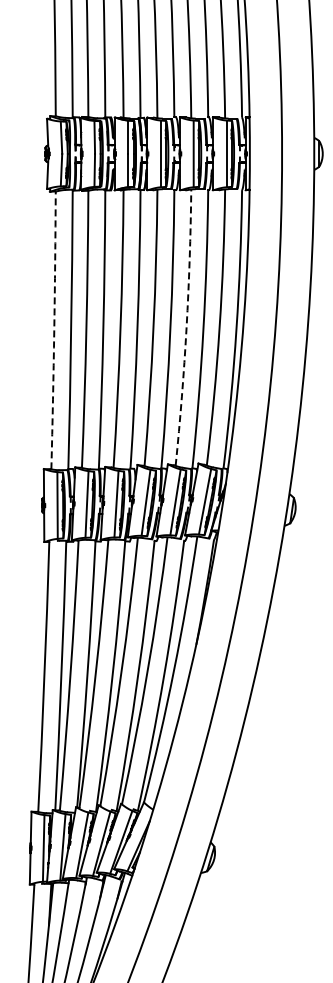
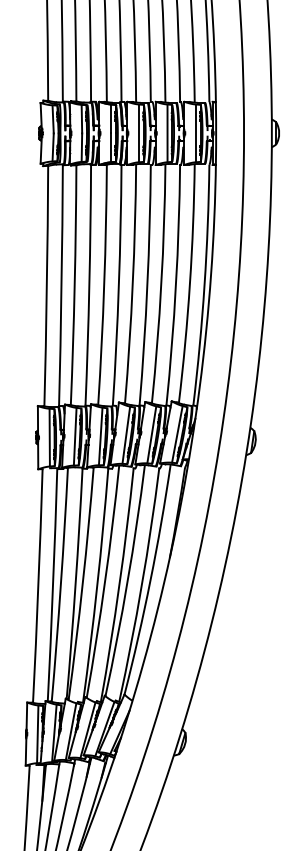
arc: (186, 327) -> (161, 283), dashed -> solid
arc: (54, 330) -> (47, 286), dashed -> solid

